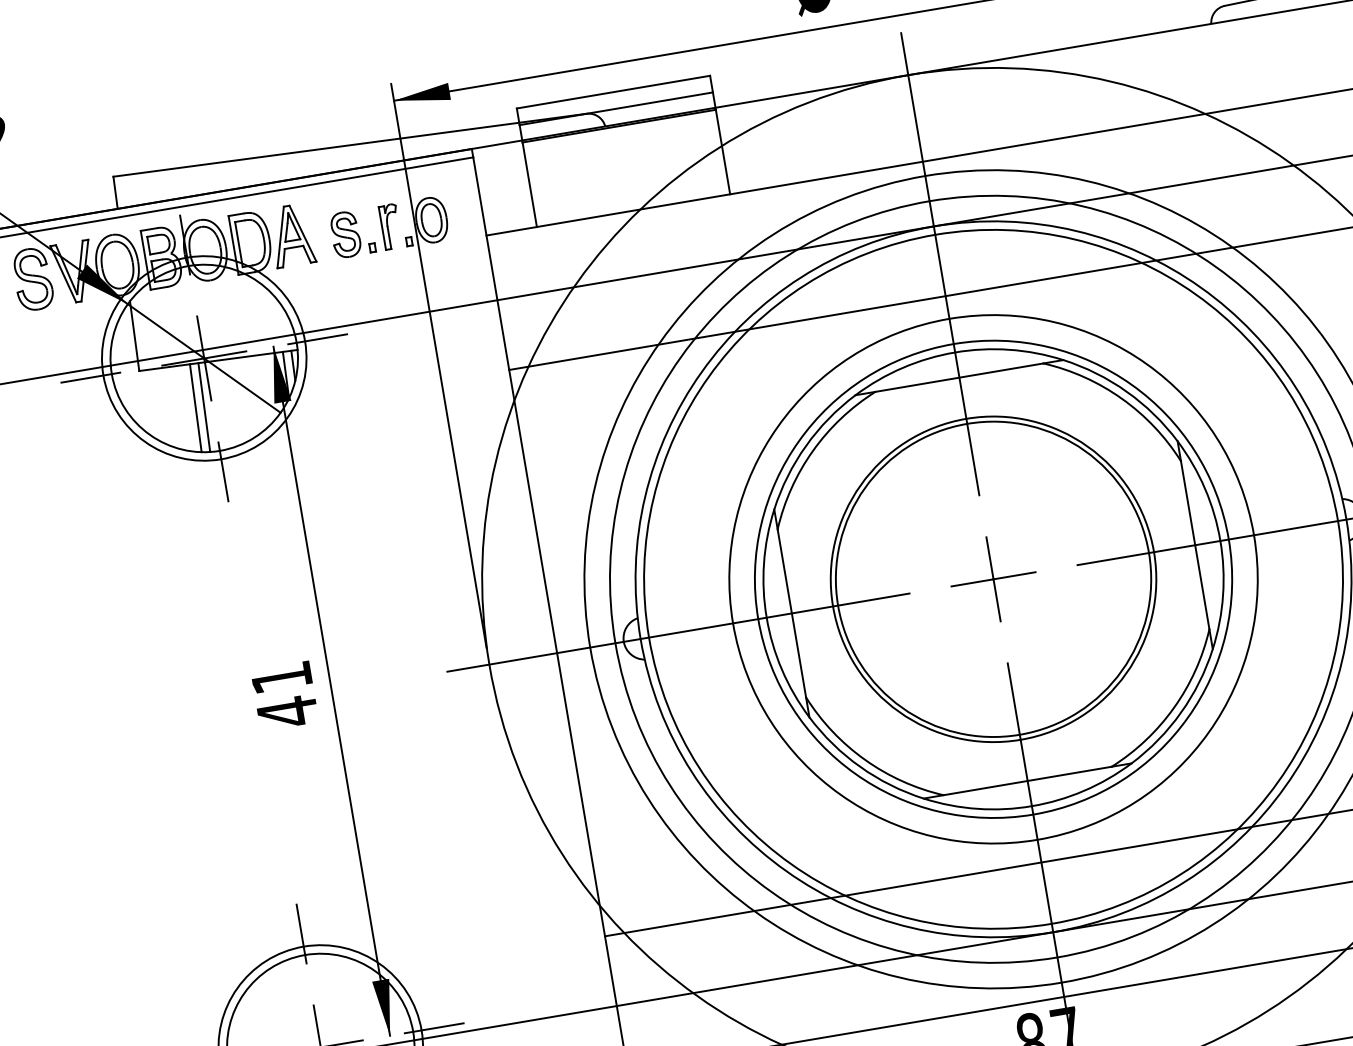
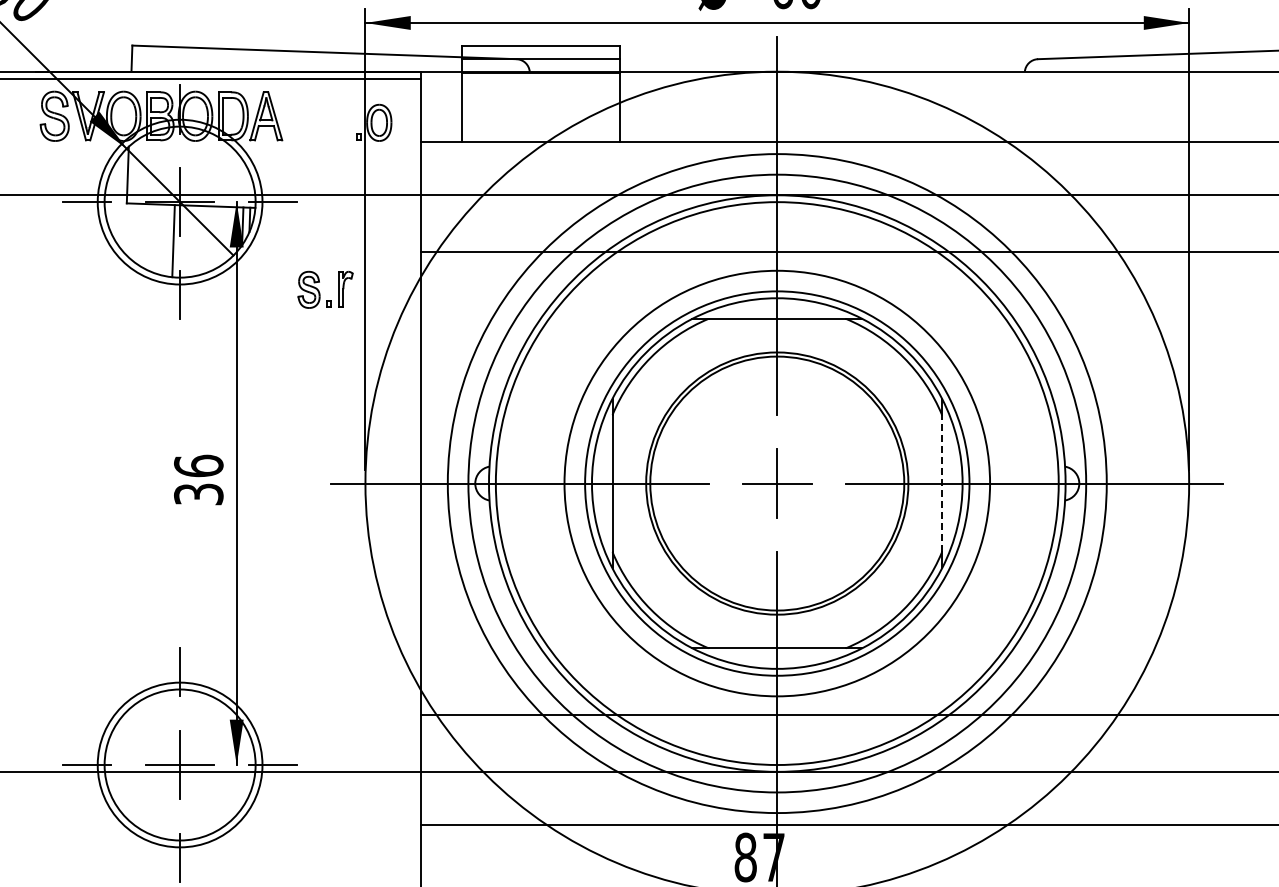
part: (358, 233) -> (319, 290), moved
line: (195, 408) -> (166, 240), removed
line: (1195, 545) -> (942, 483), solid -> dashed
text: (284, 695) -> (198, 480), 41 -> 36

